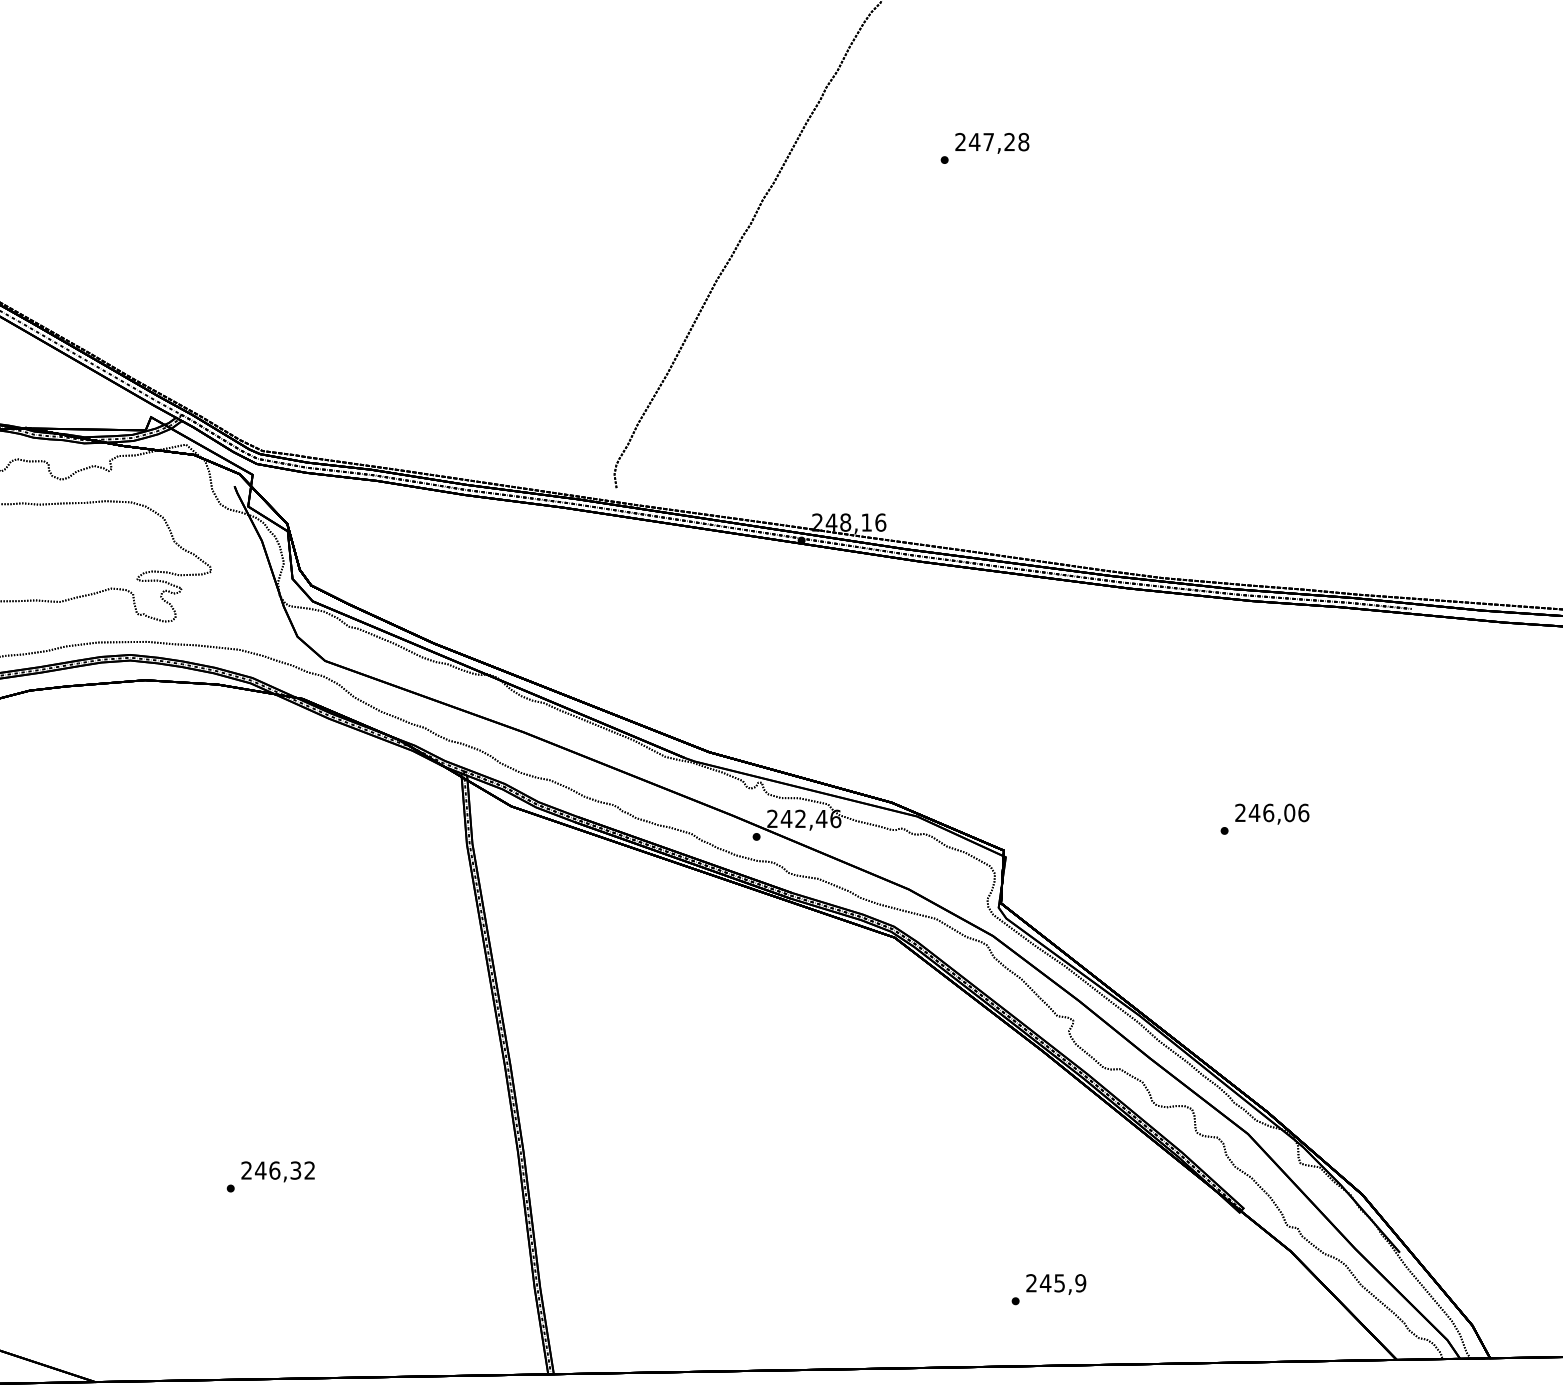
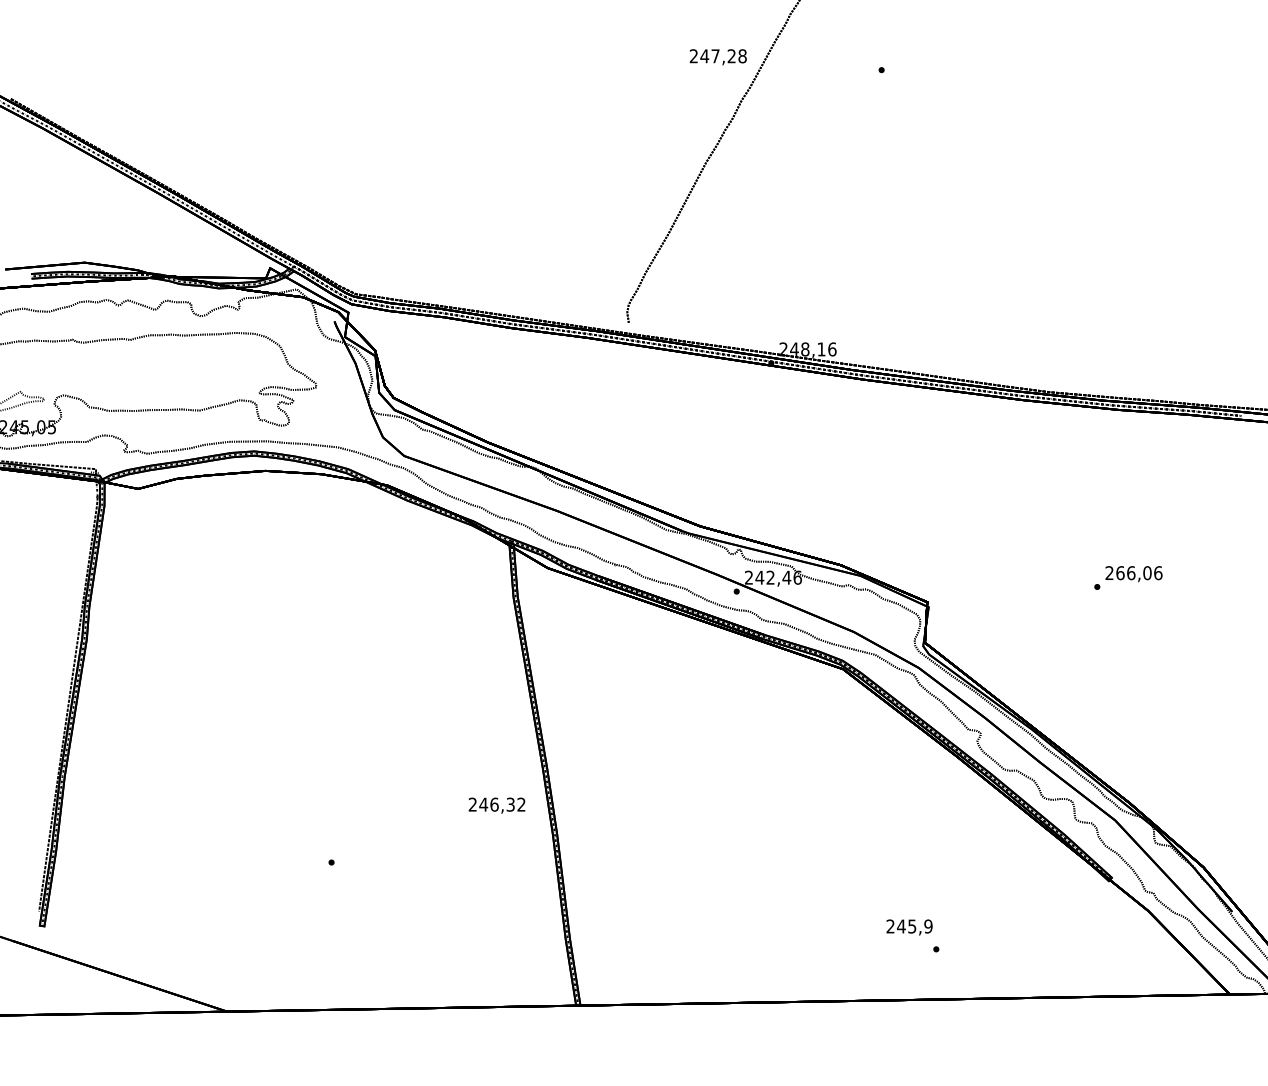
text: (991, 143) -> (717, 57), moved
text: (1254, 813) -> (1120, 573), 246,06 -> 266,06
text: (277, 1171) -> (496, 805), moved
text: (1056, 1284) -> (909, 927), moved

